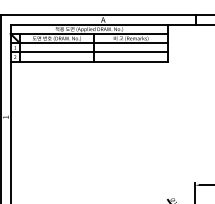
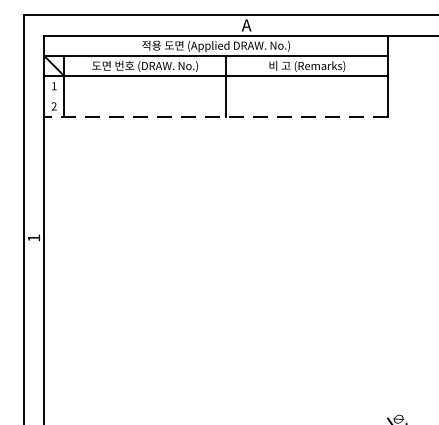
line: (89, 52) -> (216, 96), removed
line: (89, 61) -> (216, 116), solid -> dashed

